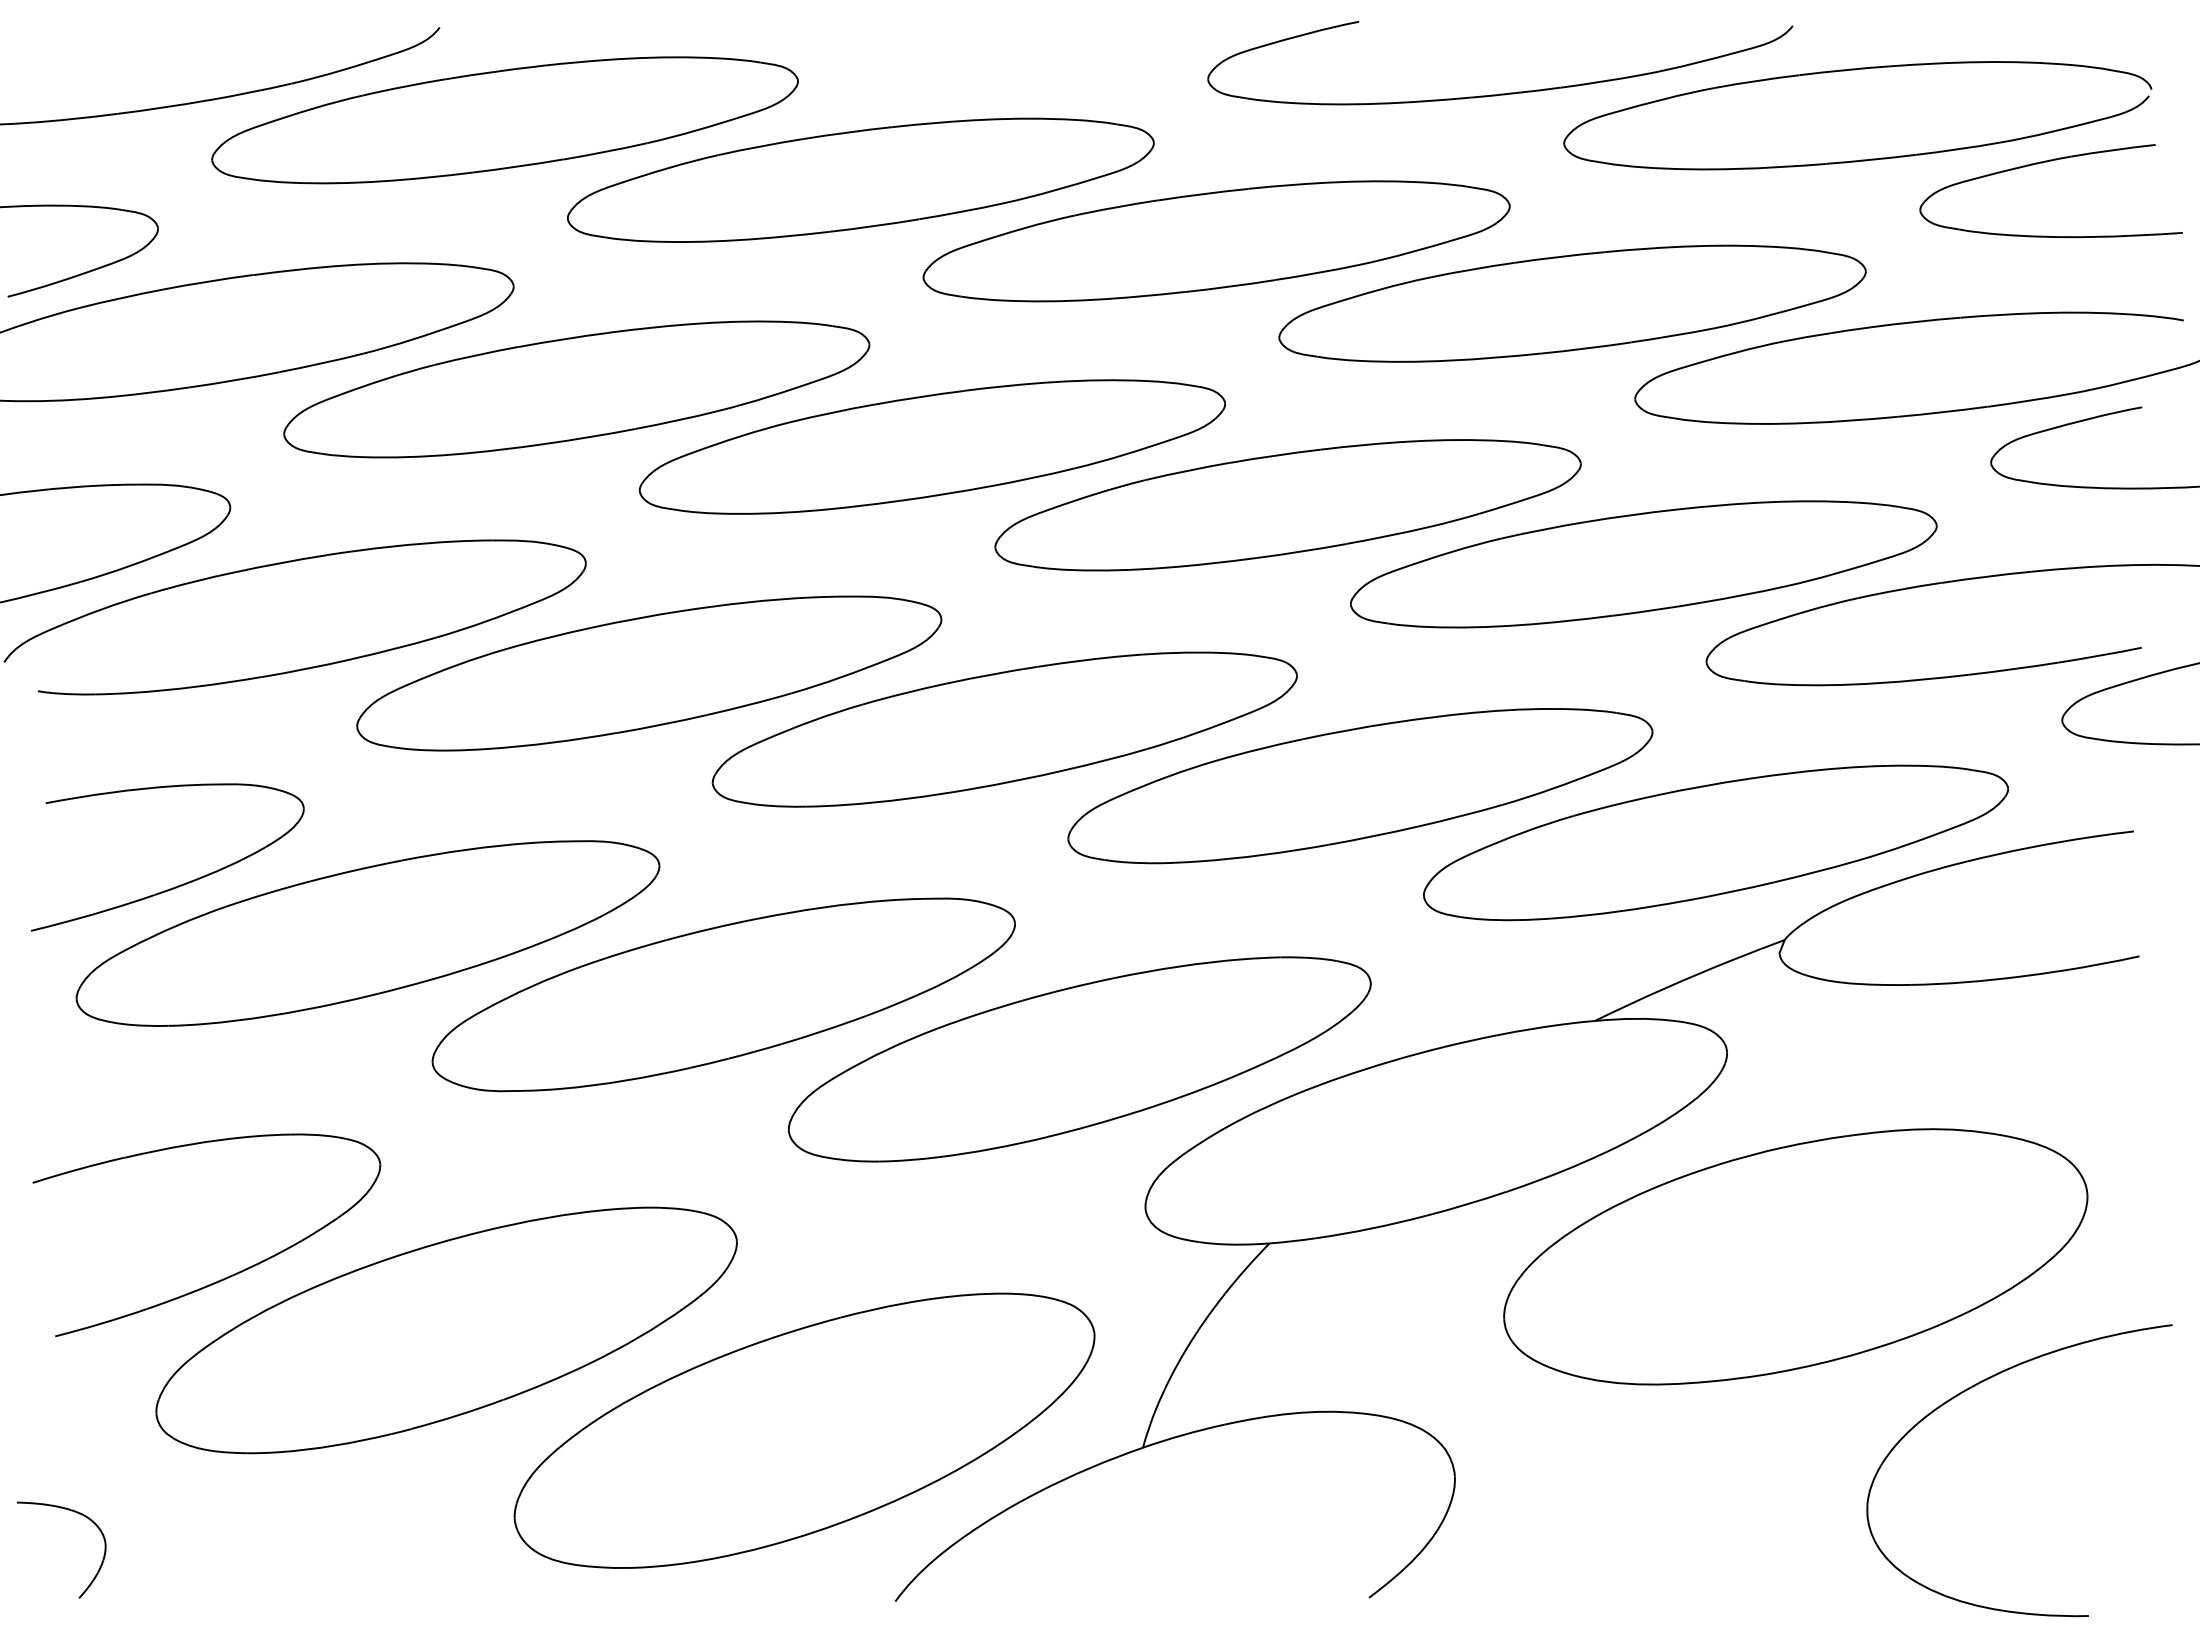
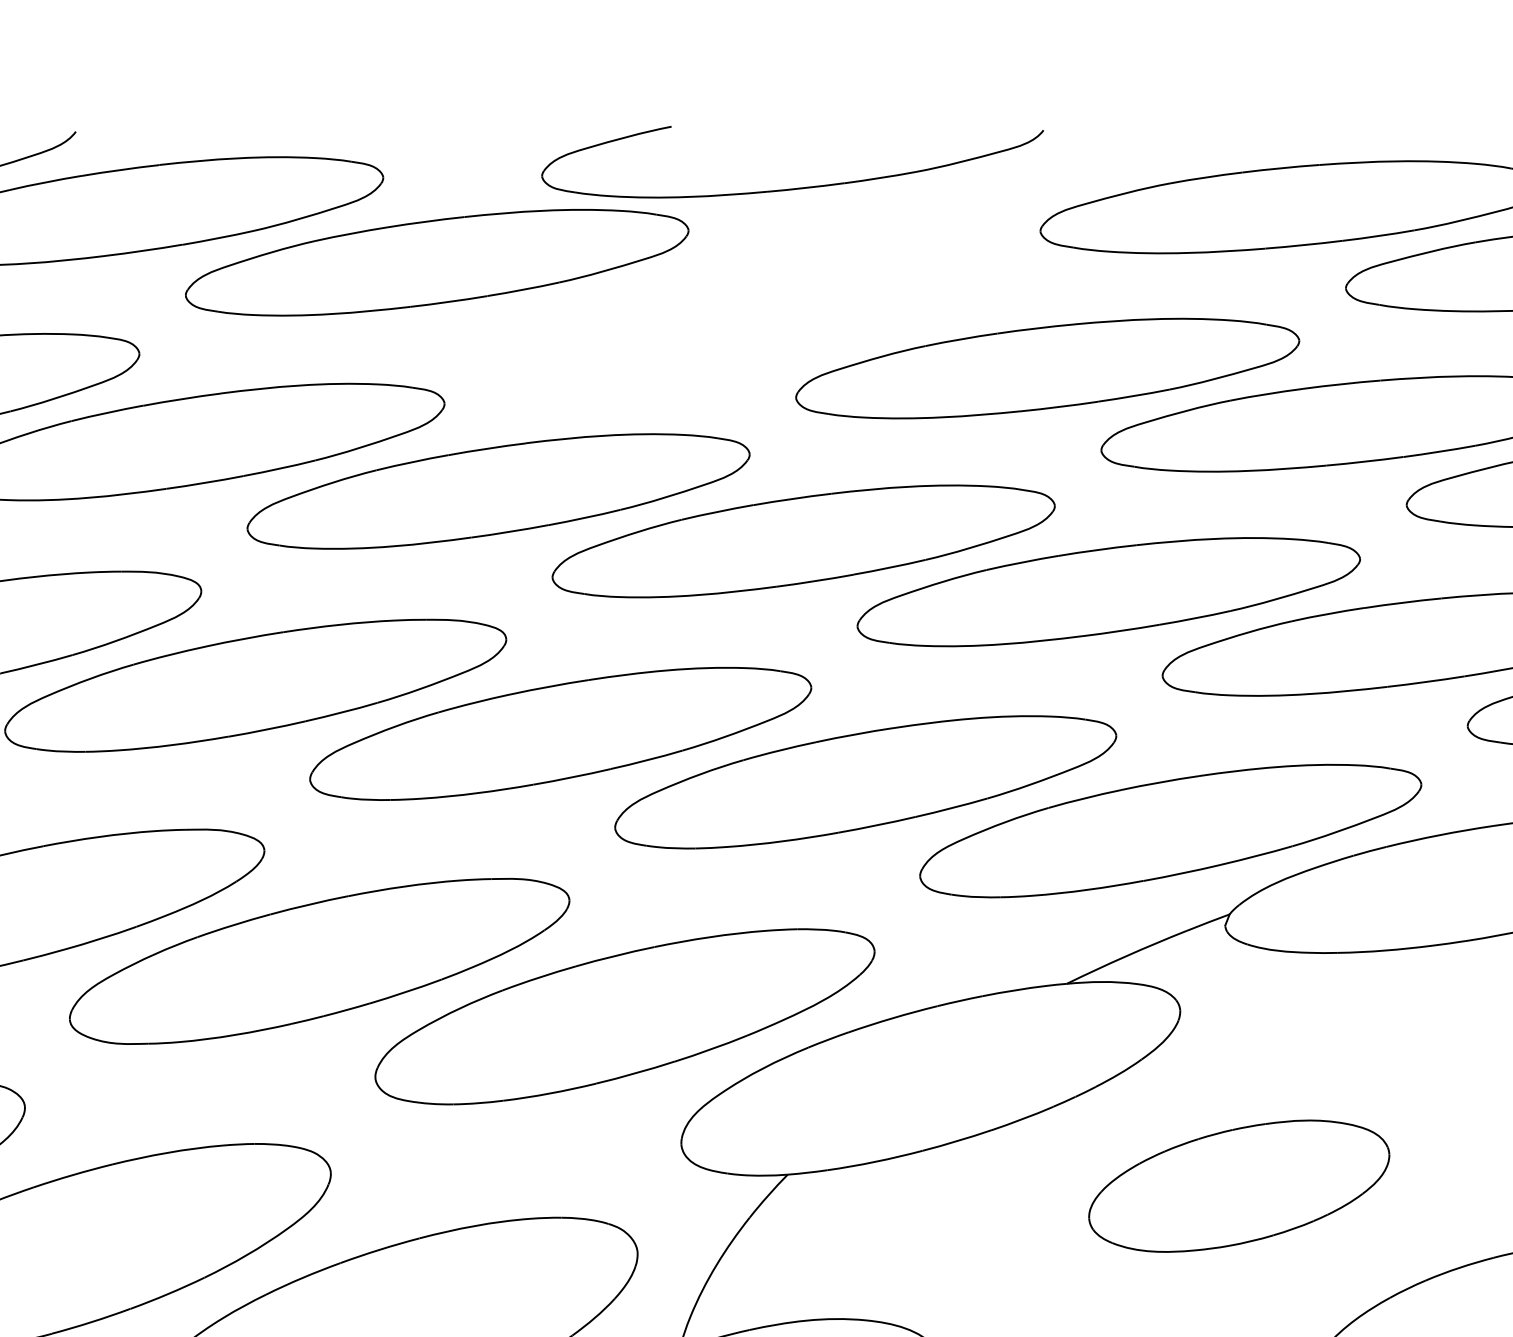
part: (1500, 93) -> (792, 188), moved
part: (1216, 241) -> (742, 315), removed
part: (1795, 1256) -> (1238, 1185), size x0.6

